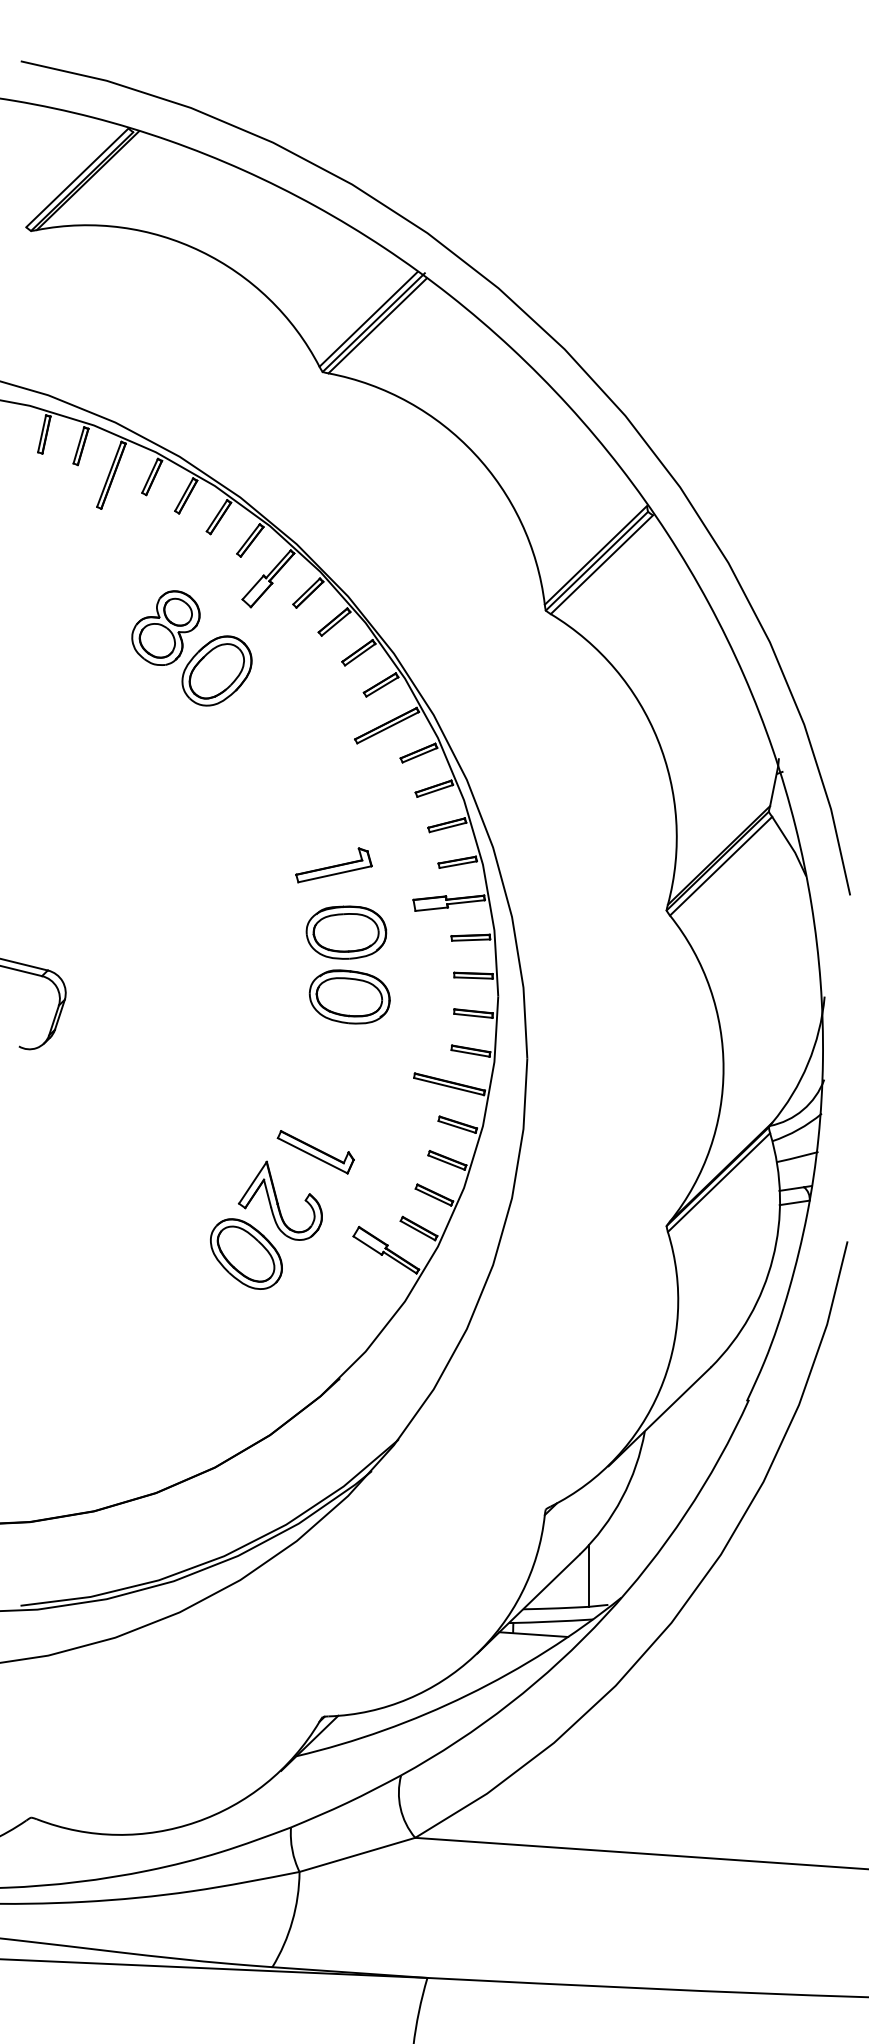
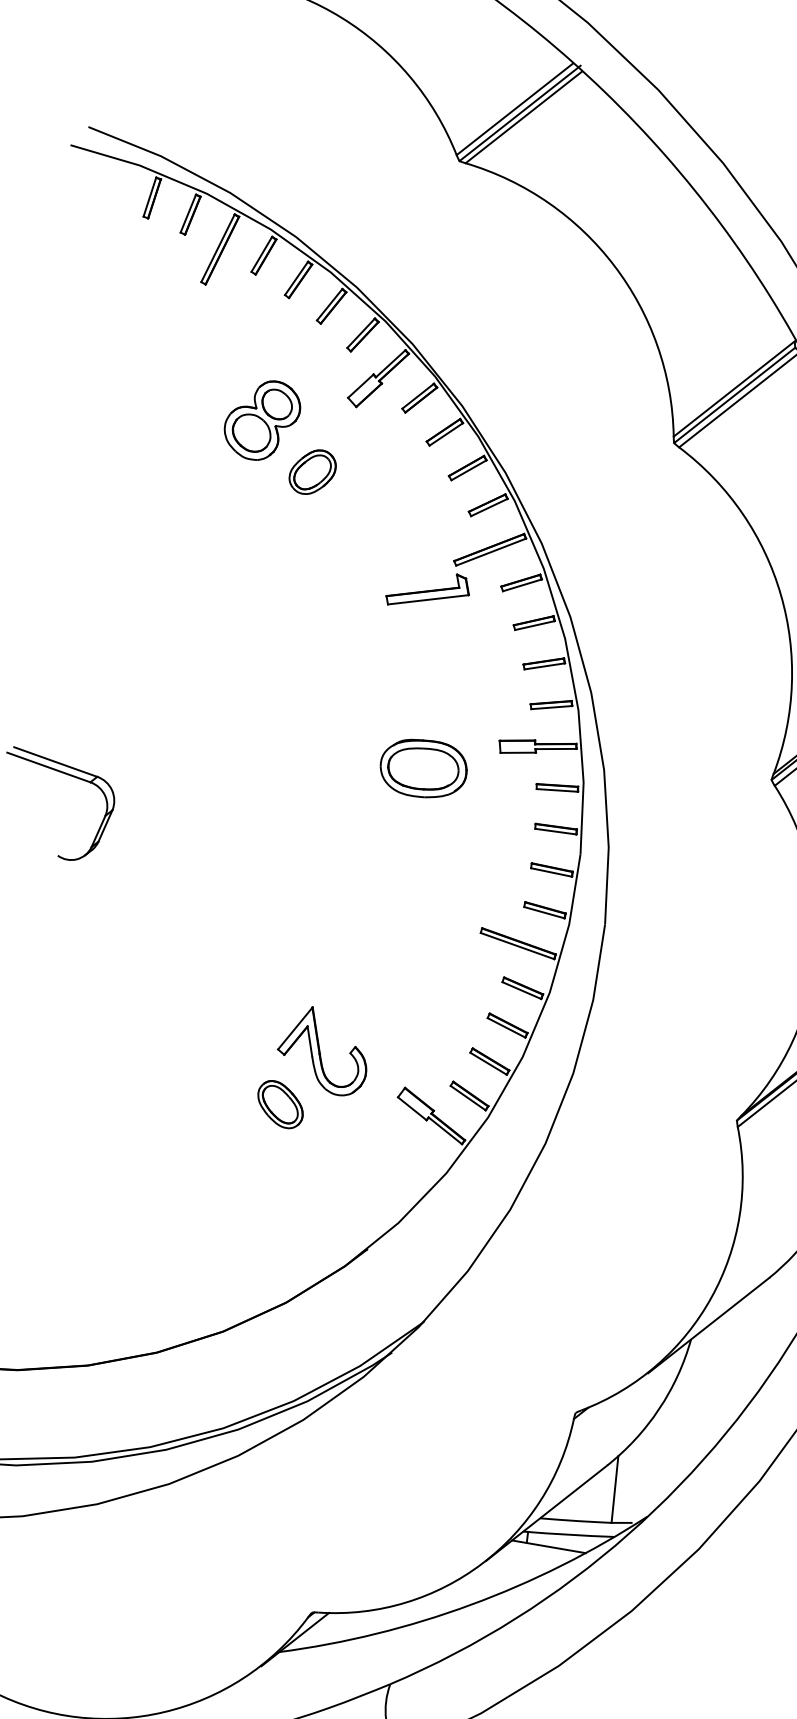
part: (216, 670) -> (312, 471), size x0.6
part: (333, 865) -> (427, 590), moved
part: (349, 996) -> (419, 837), removed
part: (315, 1152) -> (366, 1002), removed
part: (246, 1253) -> (280, 1104), size x0.6

